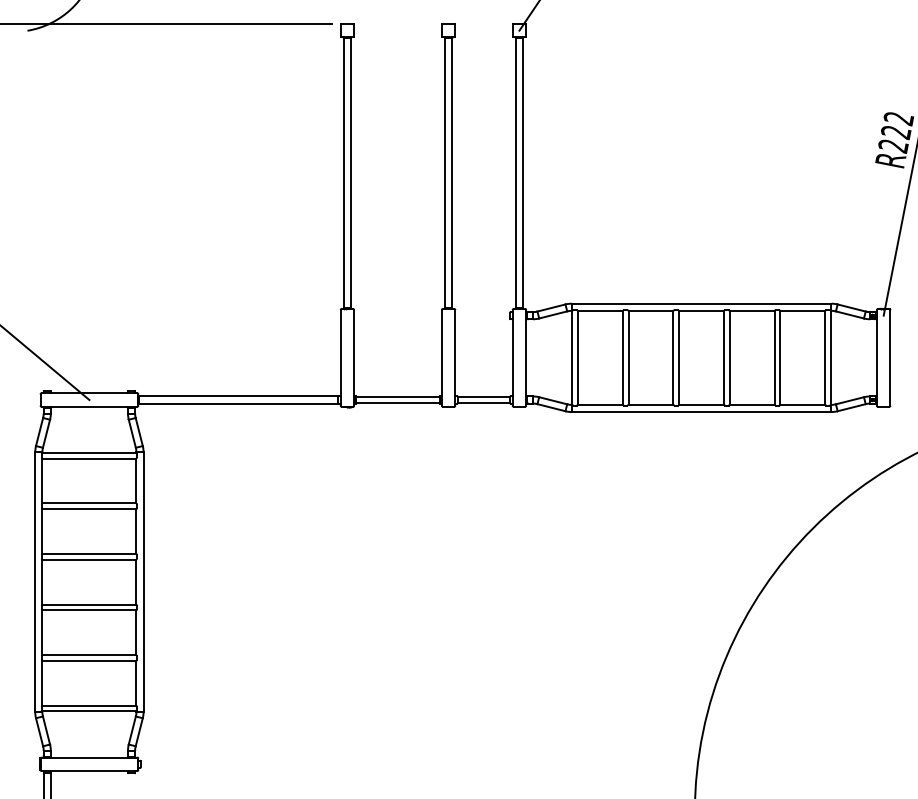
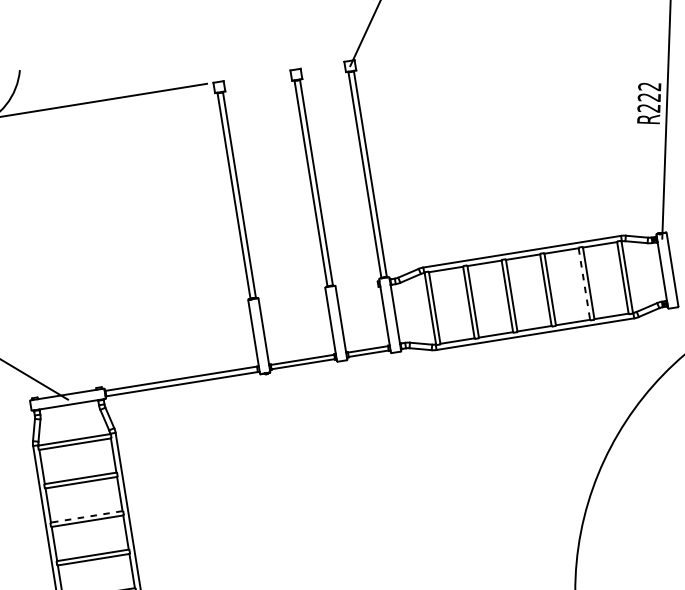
line: (774, 358) -> (584, 284), solid -> dashed
line: (88, 554) -> (86, 517), solid -> dashed

